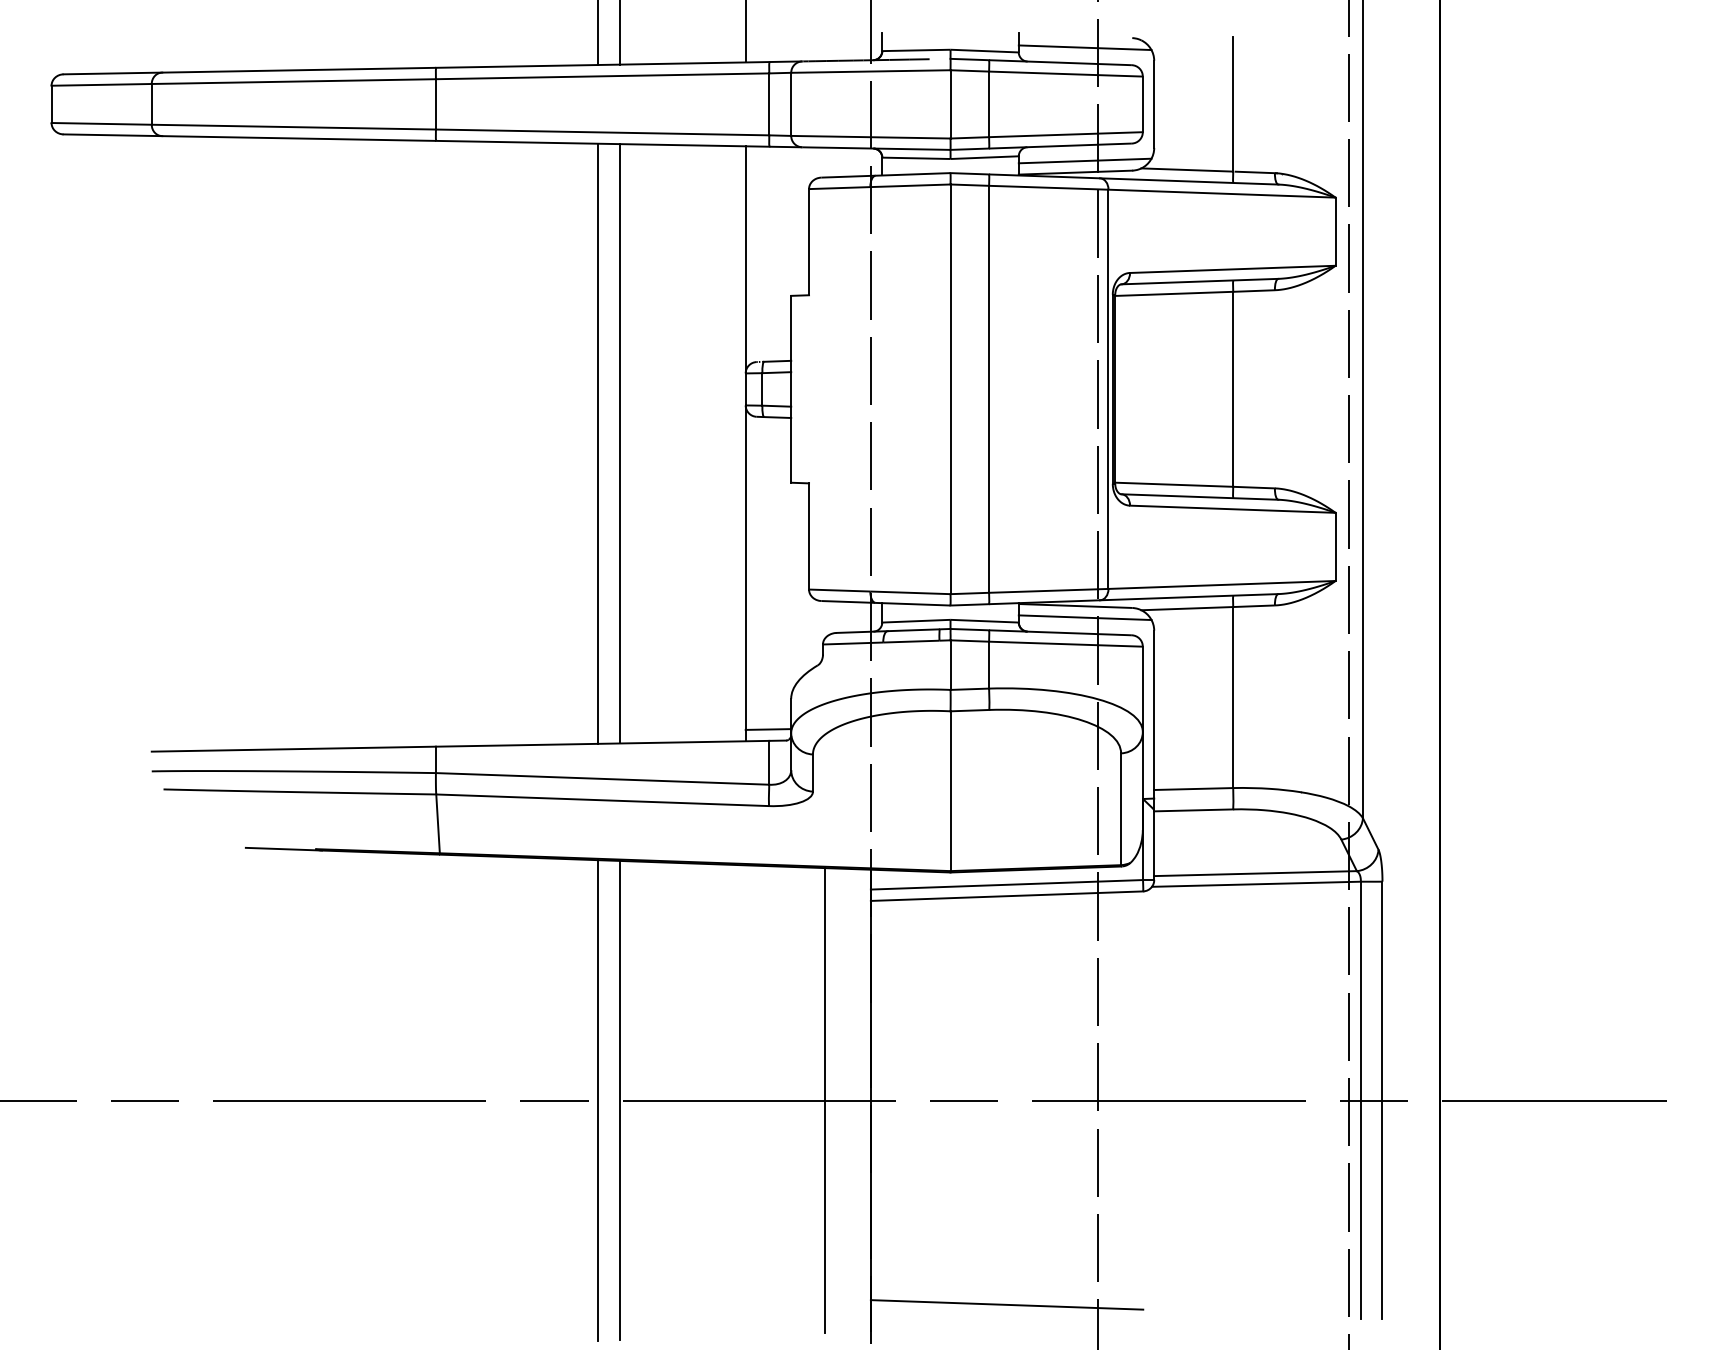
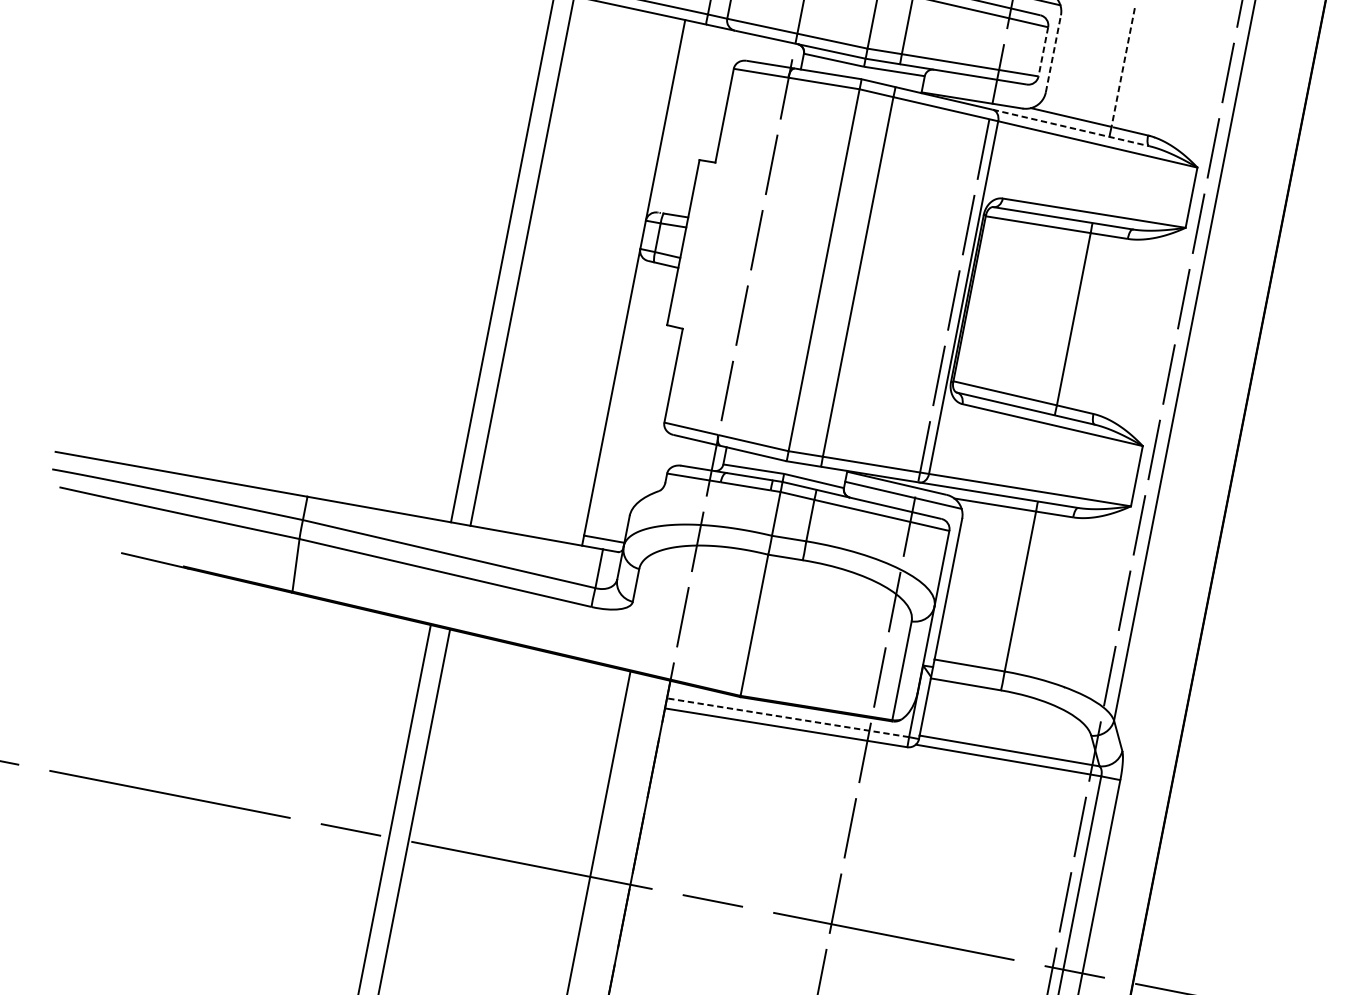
line: (1142, 104) -> (1043, 51), solid -> dashed
line: (1154, 104) -> (1053, 53), solid -> dashed
line: (1233, 104) -> (1123, 67), solid -> dashed
line: (1084, 160) -> (982, 91), removed
line: (1189, 181) -> (1071, 128), solid -> dashed
line: (1006, 884) -> (787, 717), solid -> dashed

